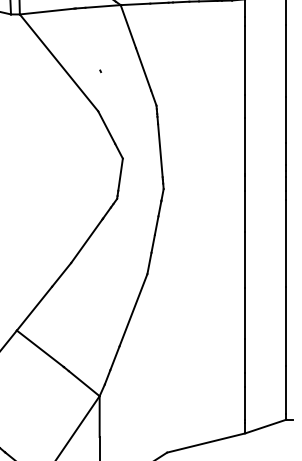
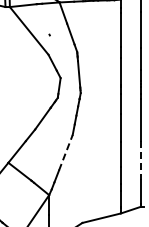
line: (134, 309) -> (66, 152), solid -> dashed
line: (286, 325) -> (141, 160), solid -> dashed

